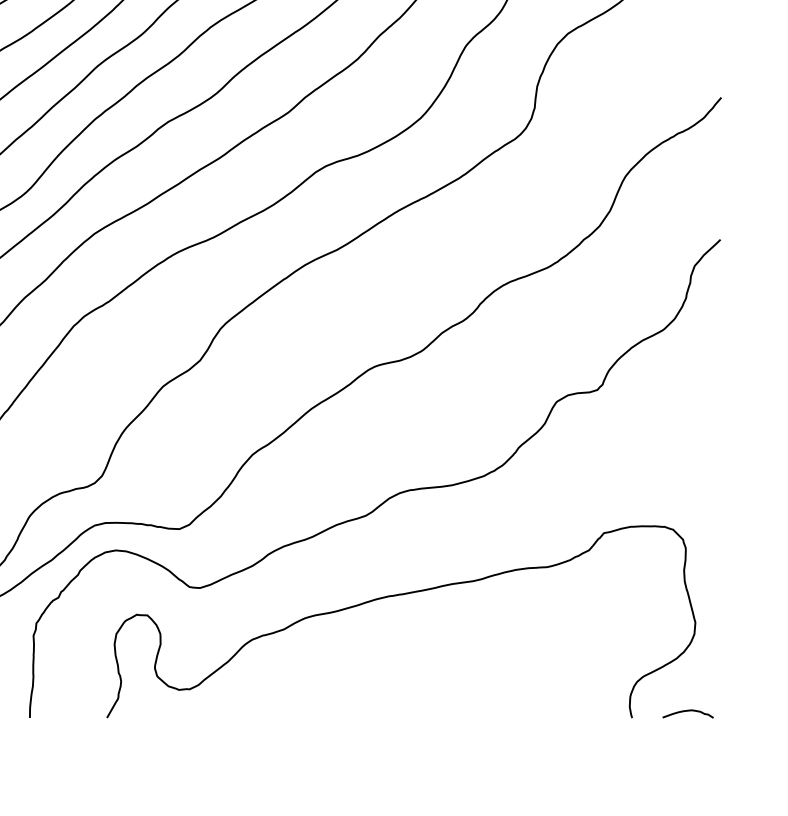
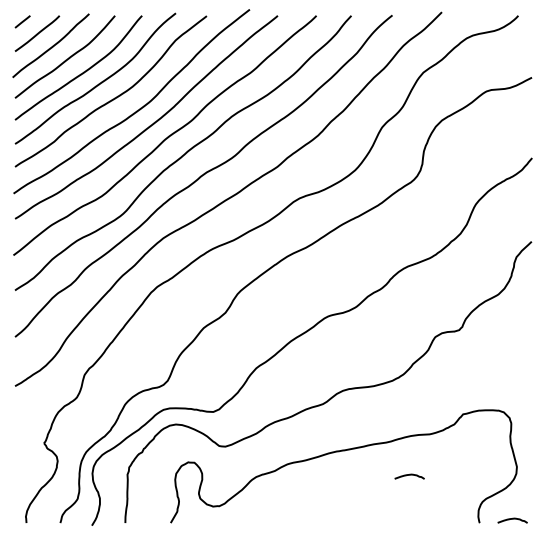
curve: (512, 637) -> (409, 475), added

